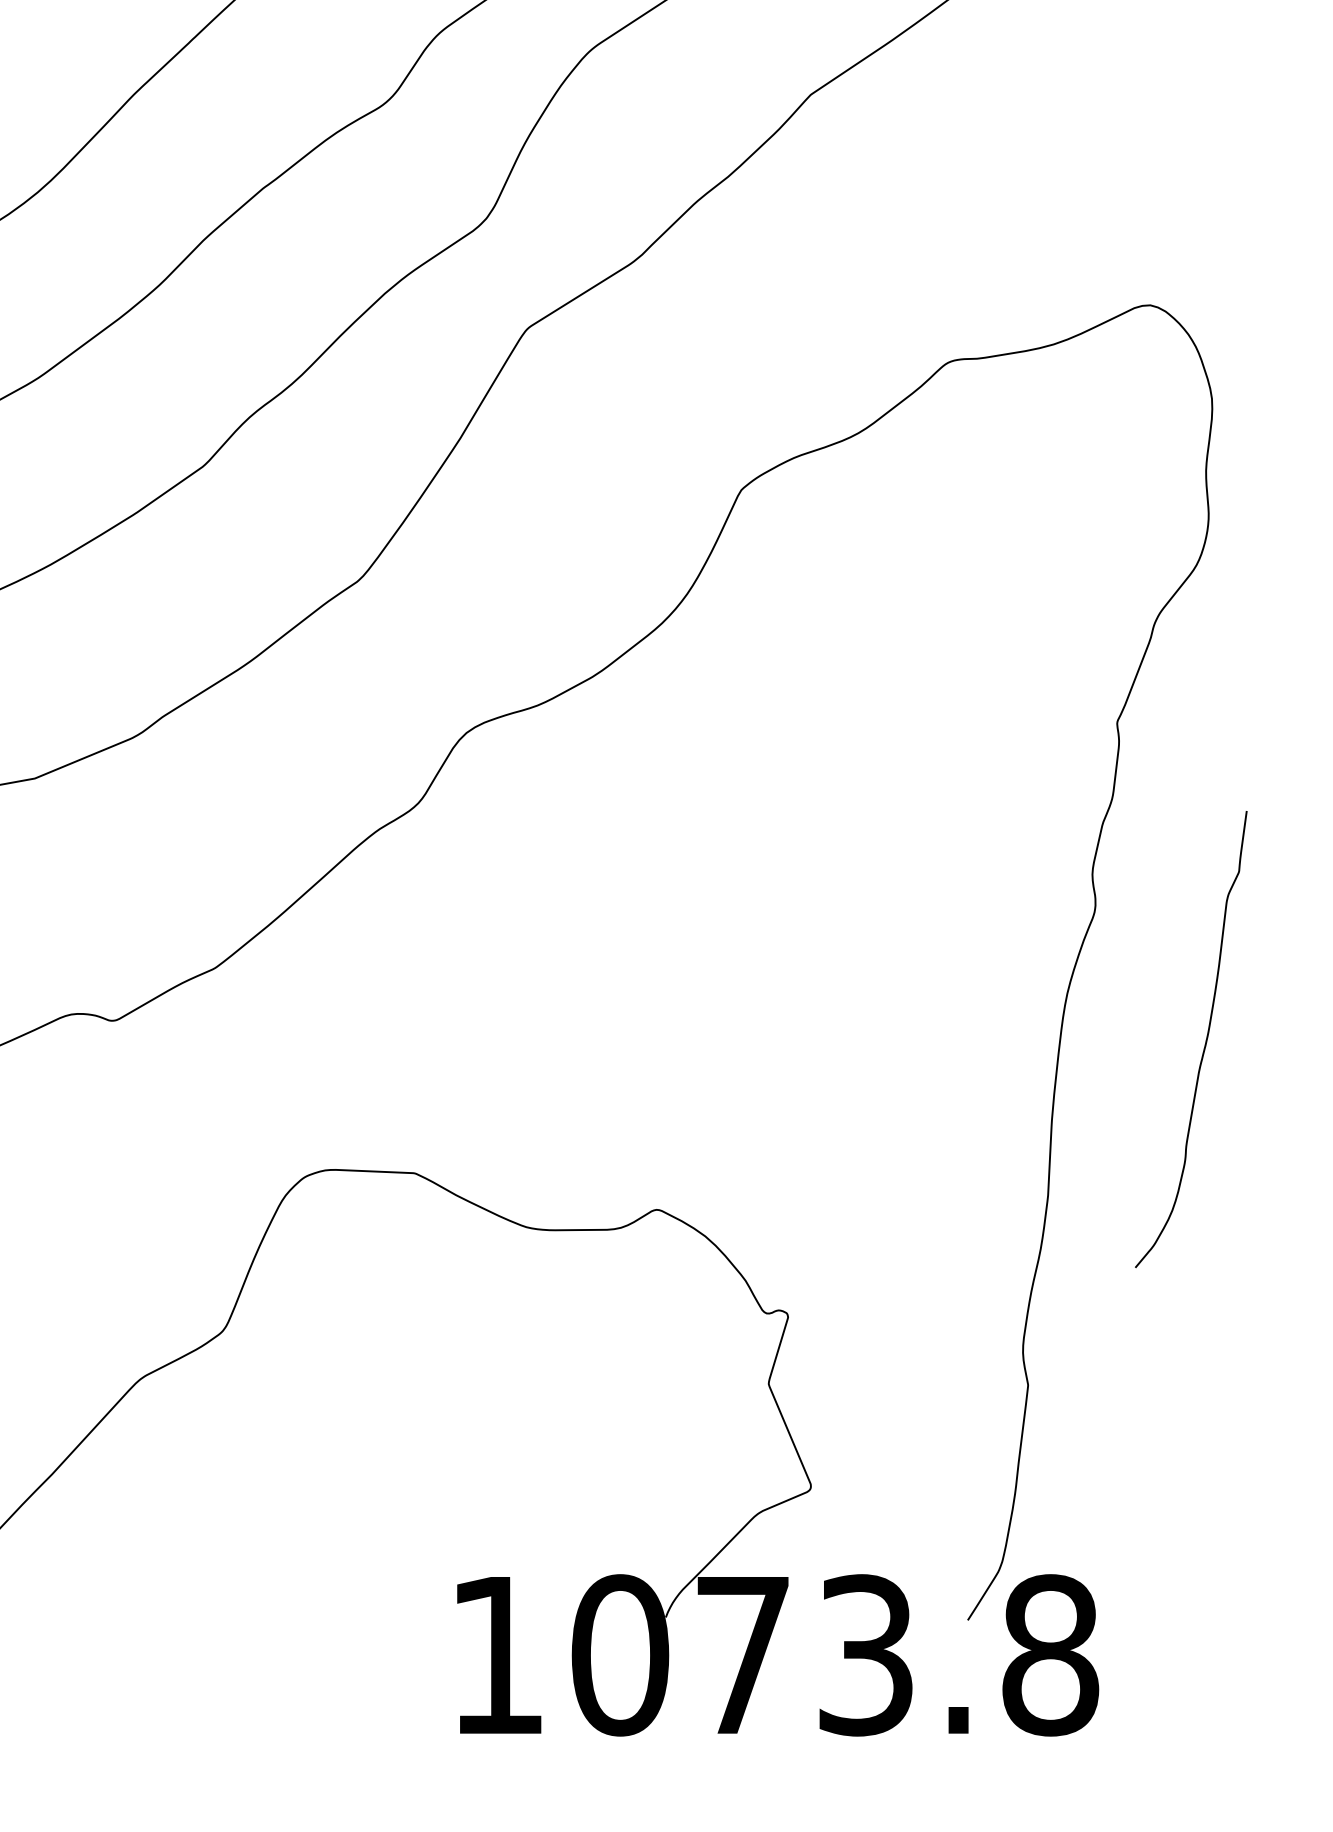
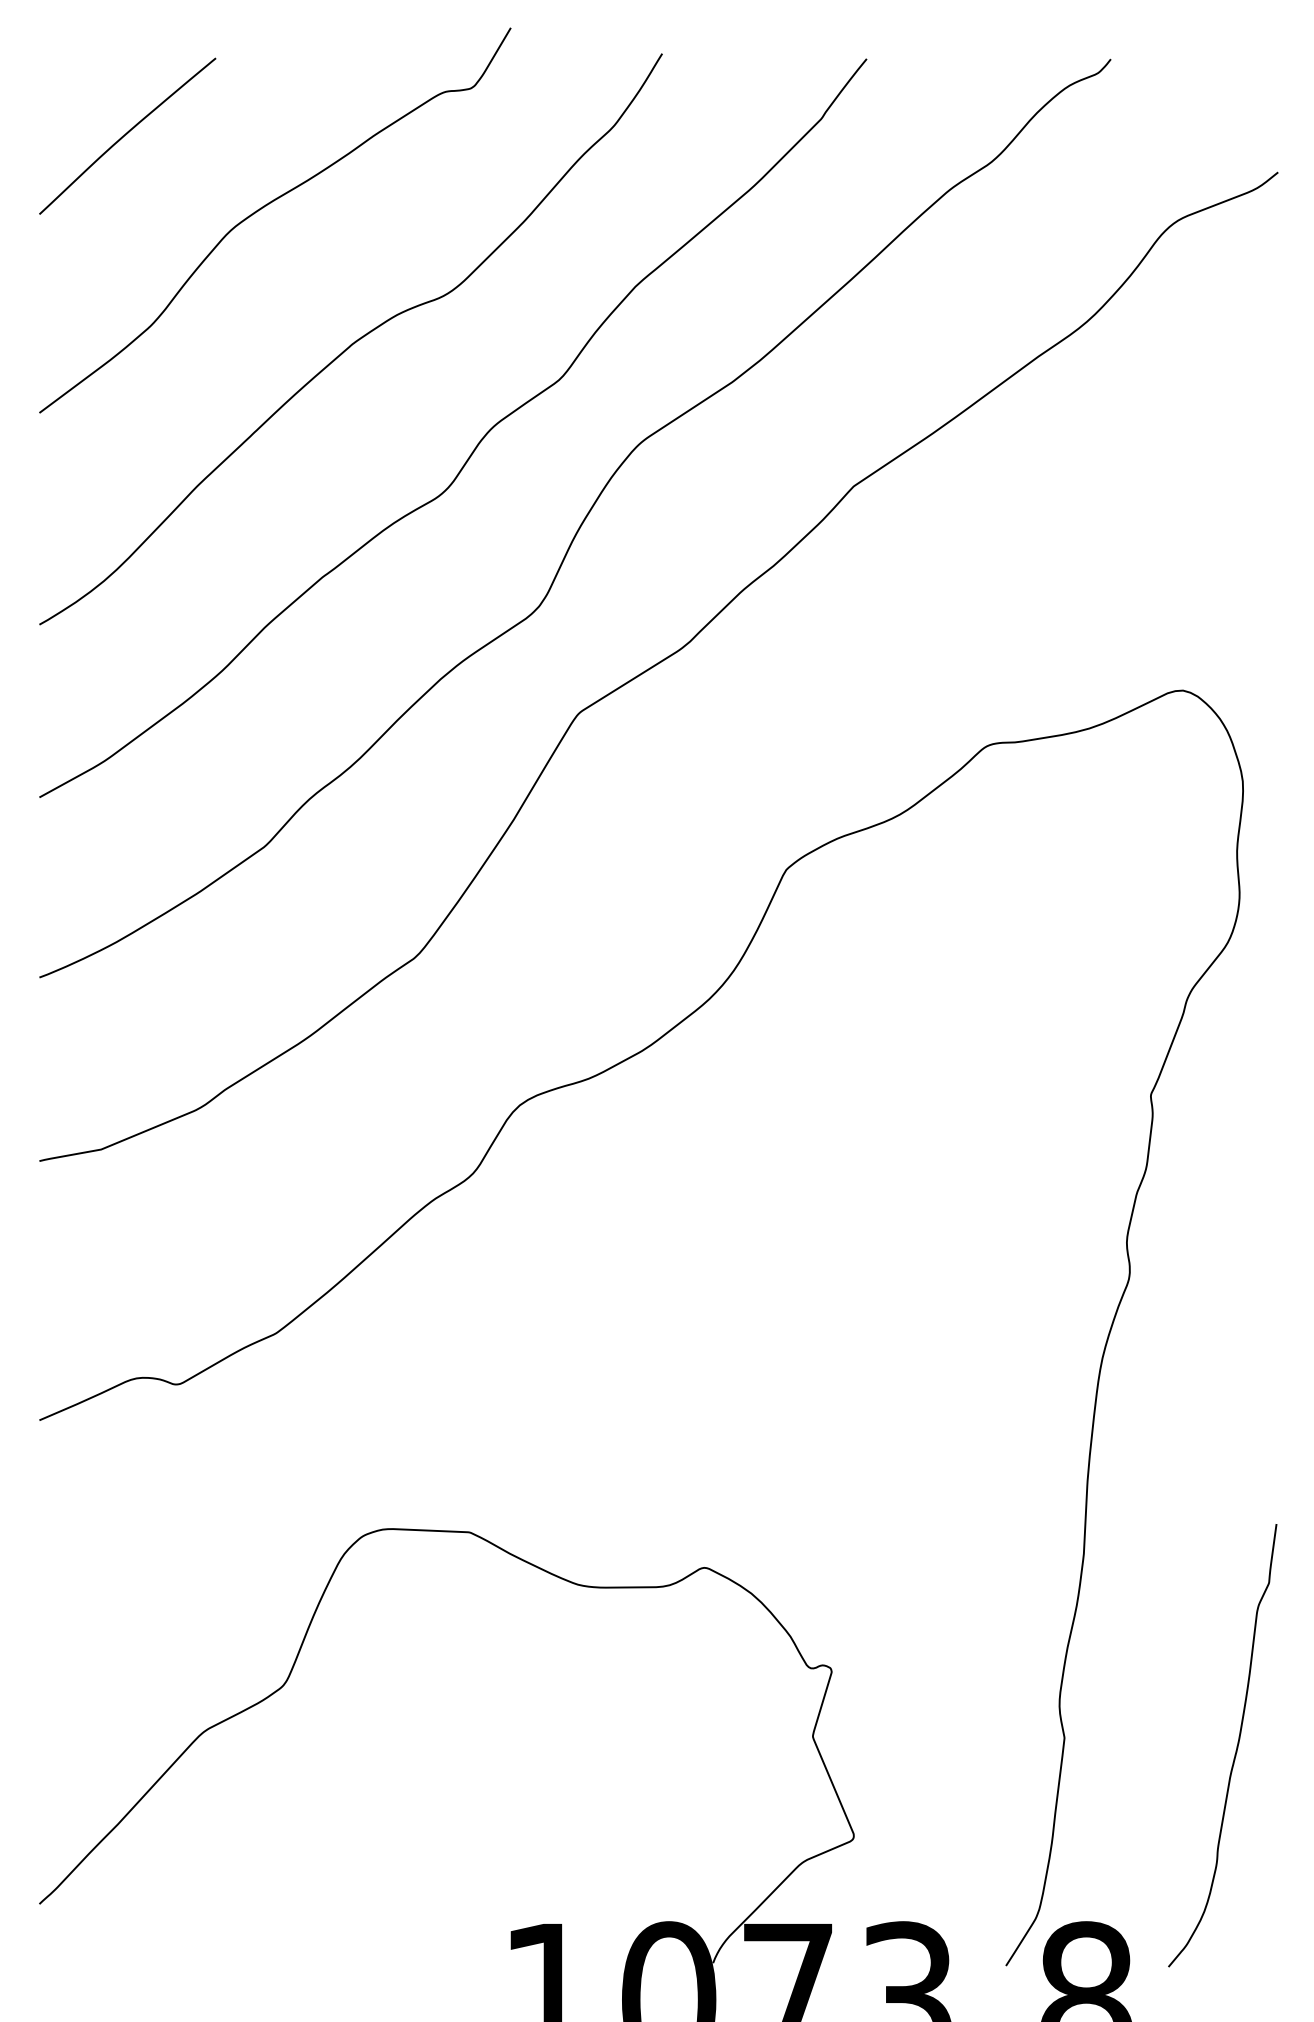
curve: (1204, 1044) -> (1235, 1750), moved

